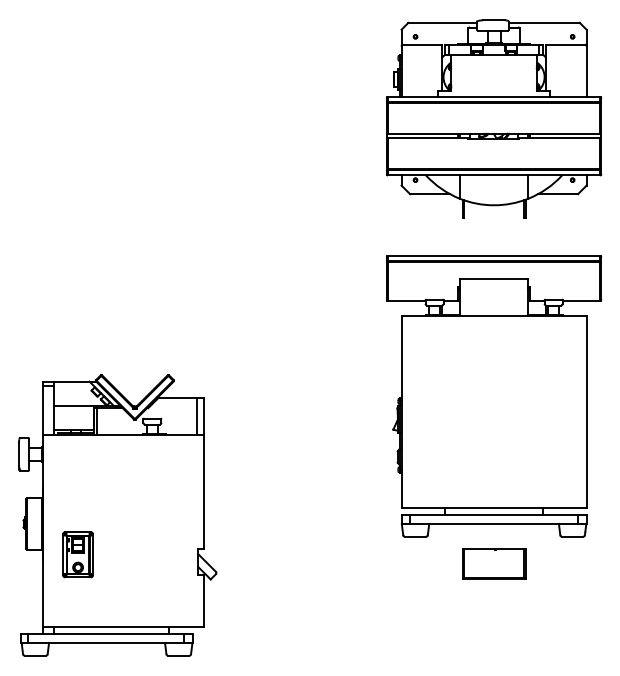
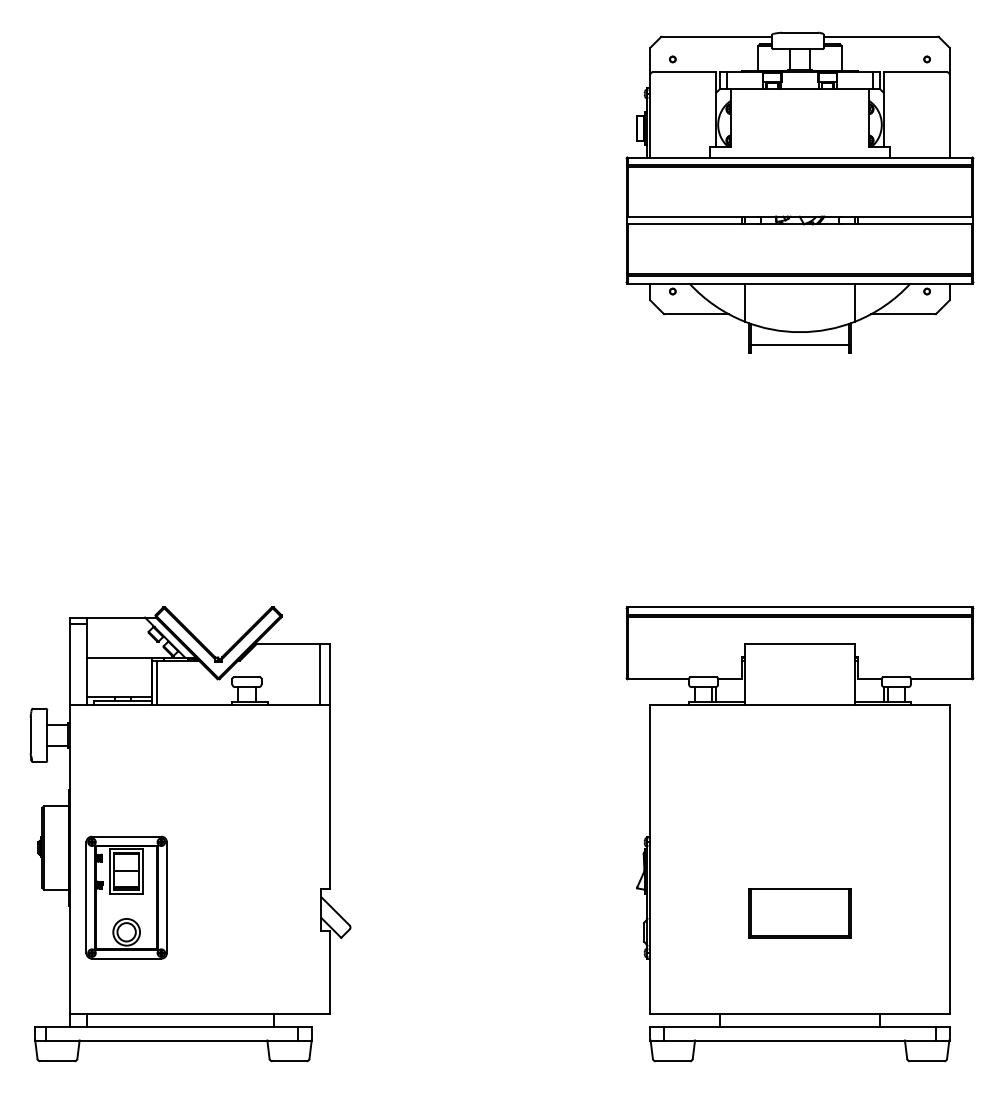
line: (493, 213) -> (799, 345), added
part: (494, 396) -> (800, 834), moved
part: (77, 554) -> (125, 897), size x1.67

